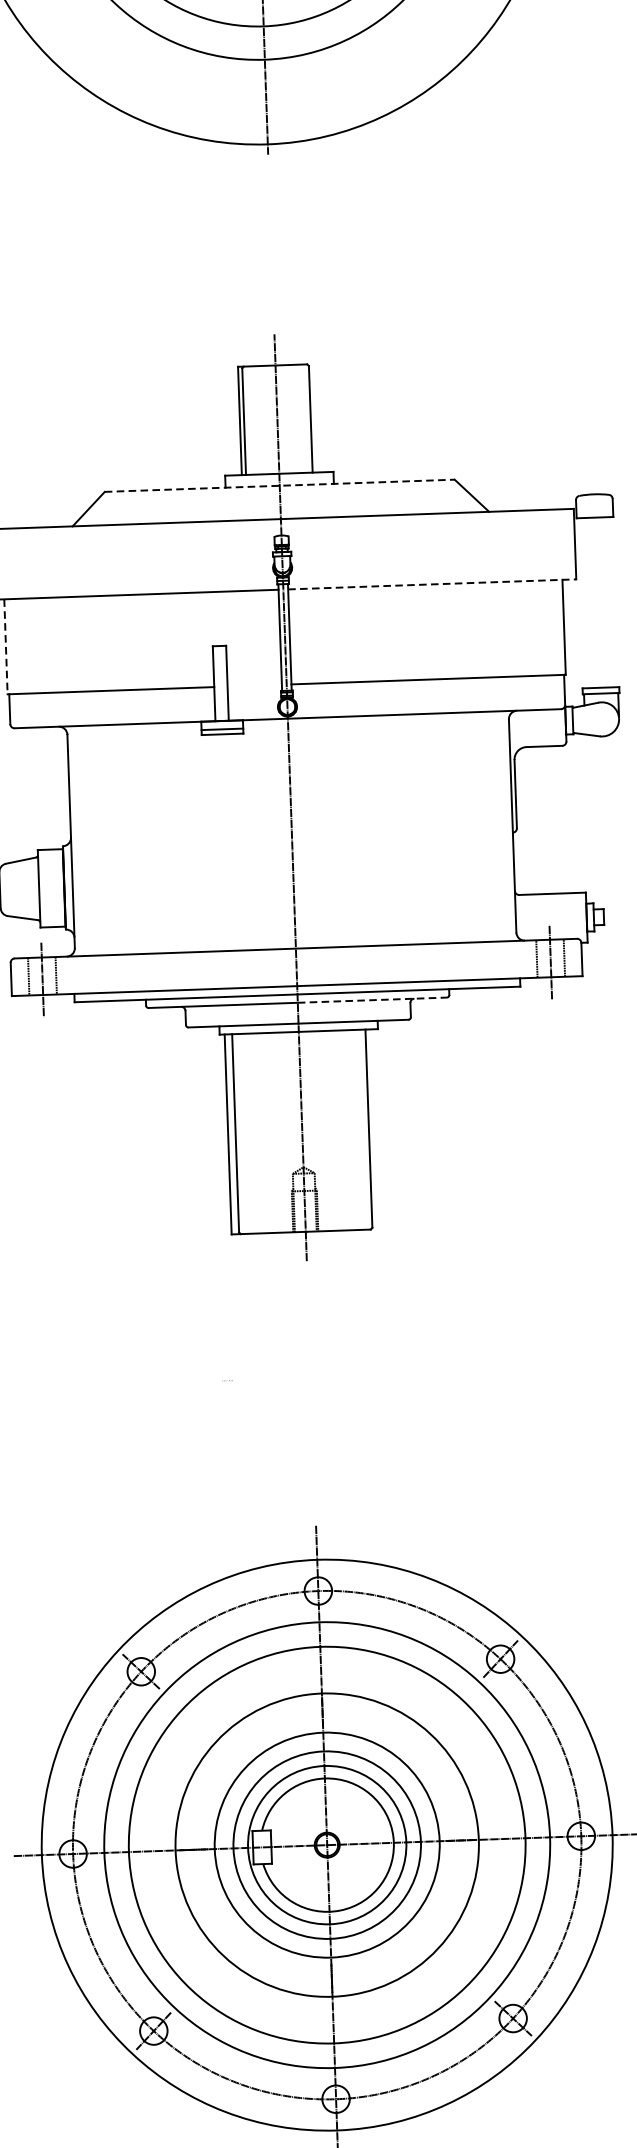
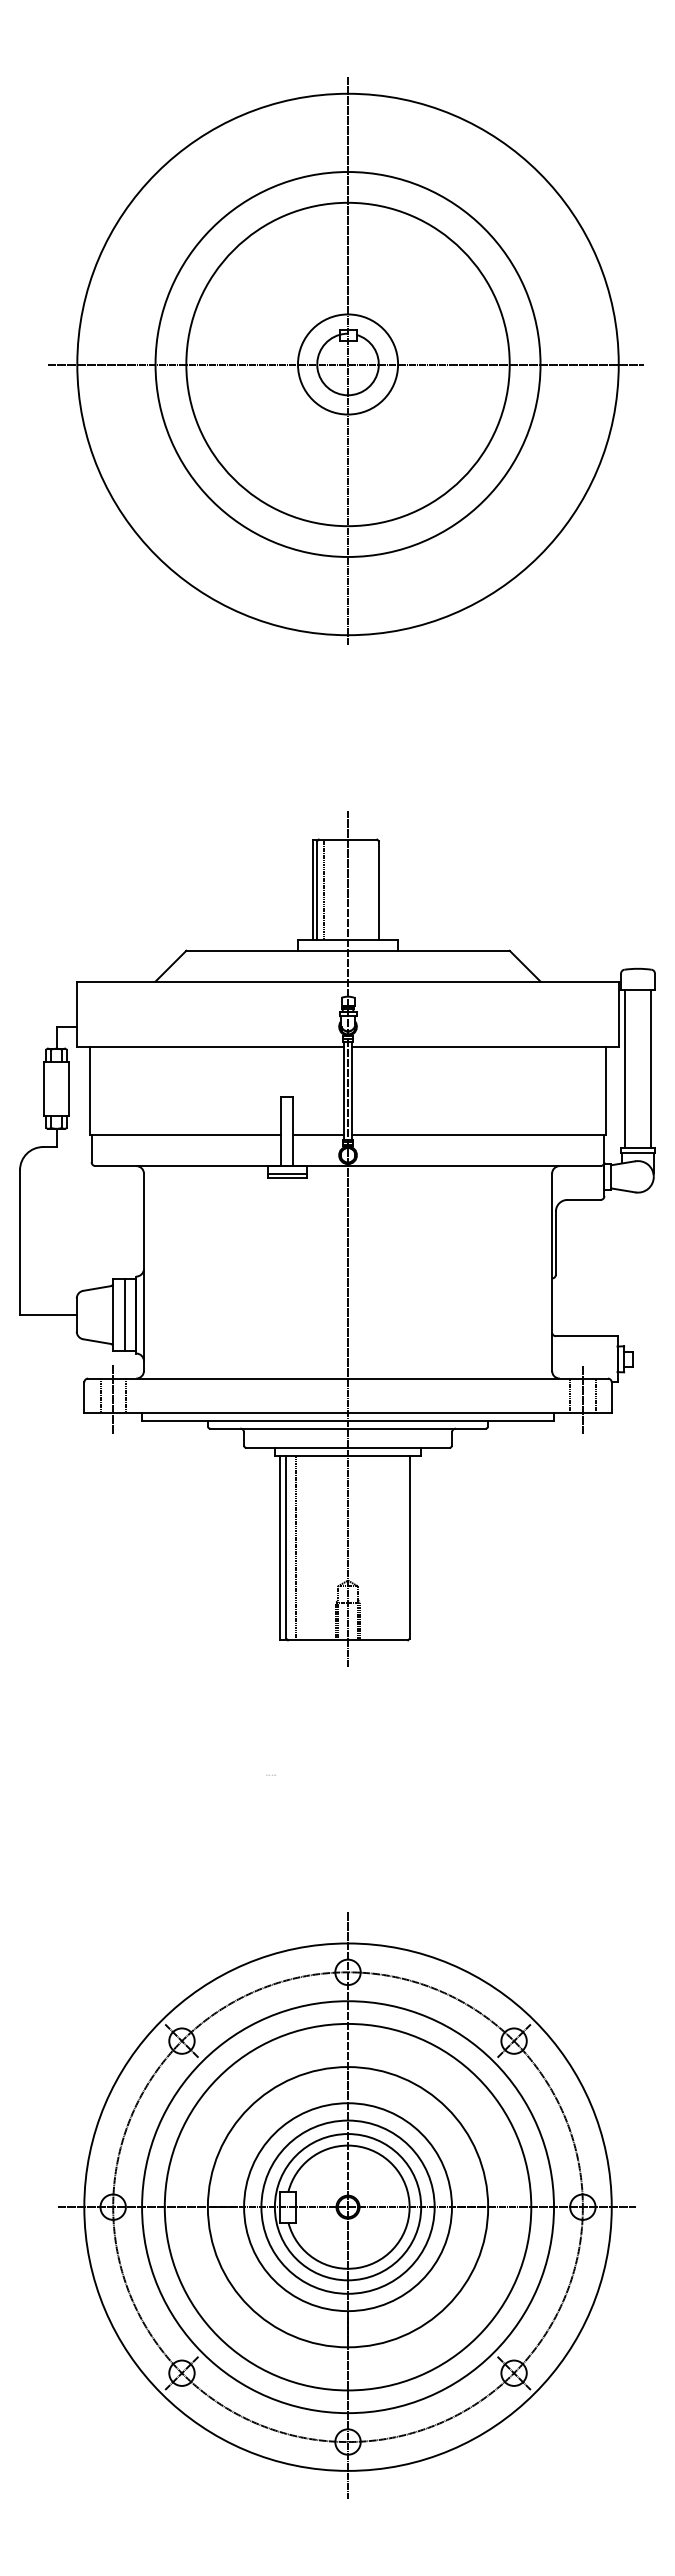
line: (251, 420) -> (324, 889), added
line: (280, 485) -> (348, 950), dashed -> solid
line: (433, 584) -> (486, 1046), dashed -> solid
line: (612, 601) -> (651, 1068), added
line: (583, 602) -> (624, 1068), added
line: (6, 646) -> (90, 1090), dashed -> solid
line: (254, 685) -> (318, 1134), added
line: (51, 887) -> (124, 1314), added
line: (371, 1000) -> (416, 1428), dashed -> solid
line: (246, 1133) -> (296, 1547), added

